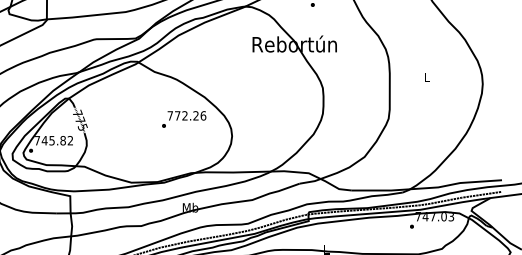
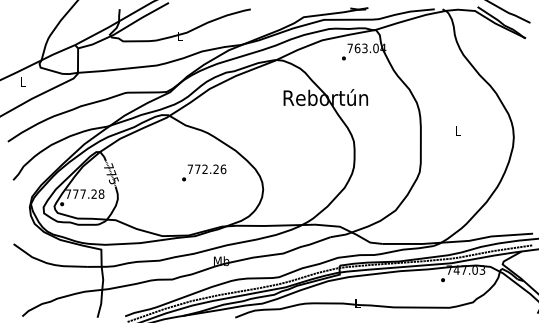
text: (184, 119) -> (204, 172), moved
text: (57, 140) -> (88, 193), 745.82 -> 777.28

